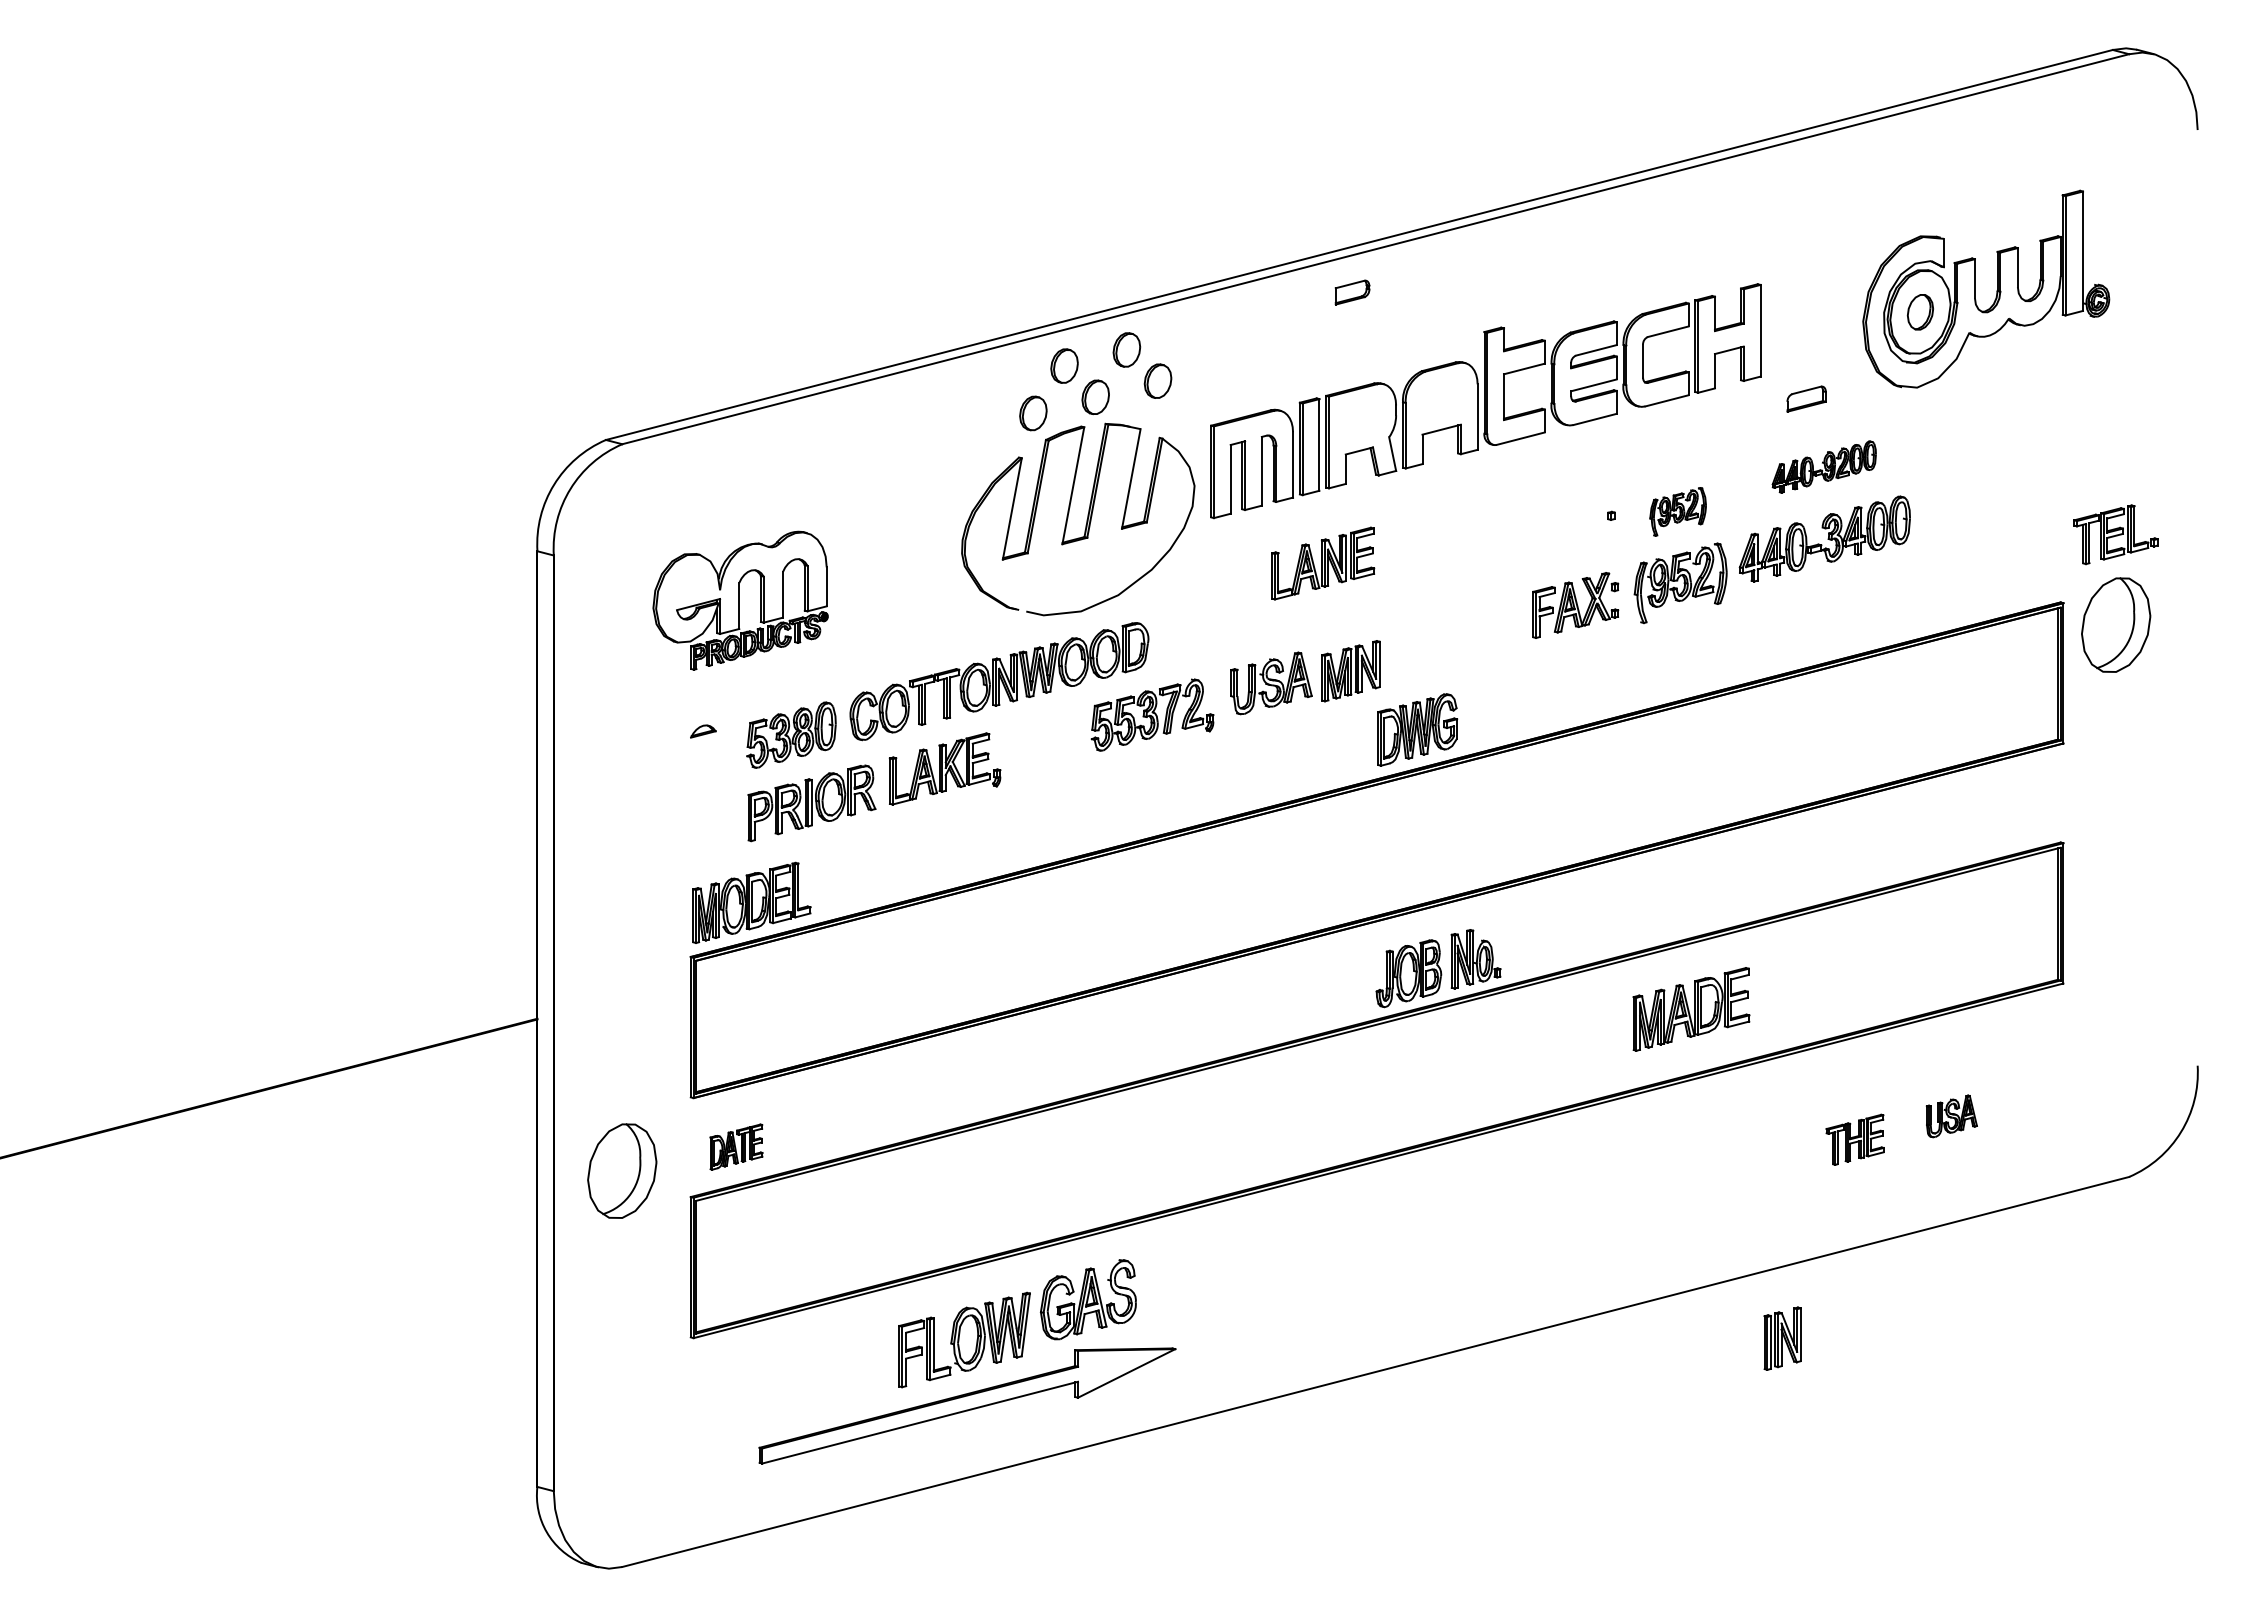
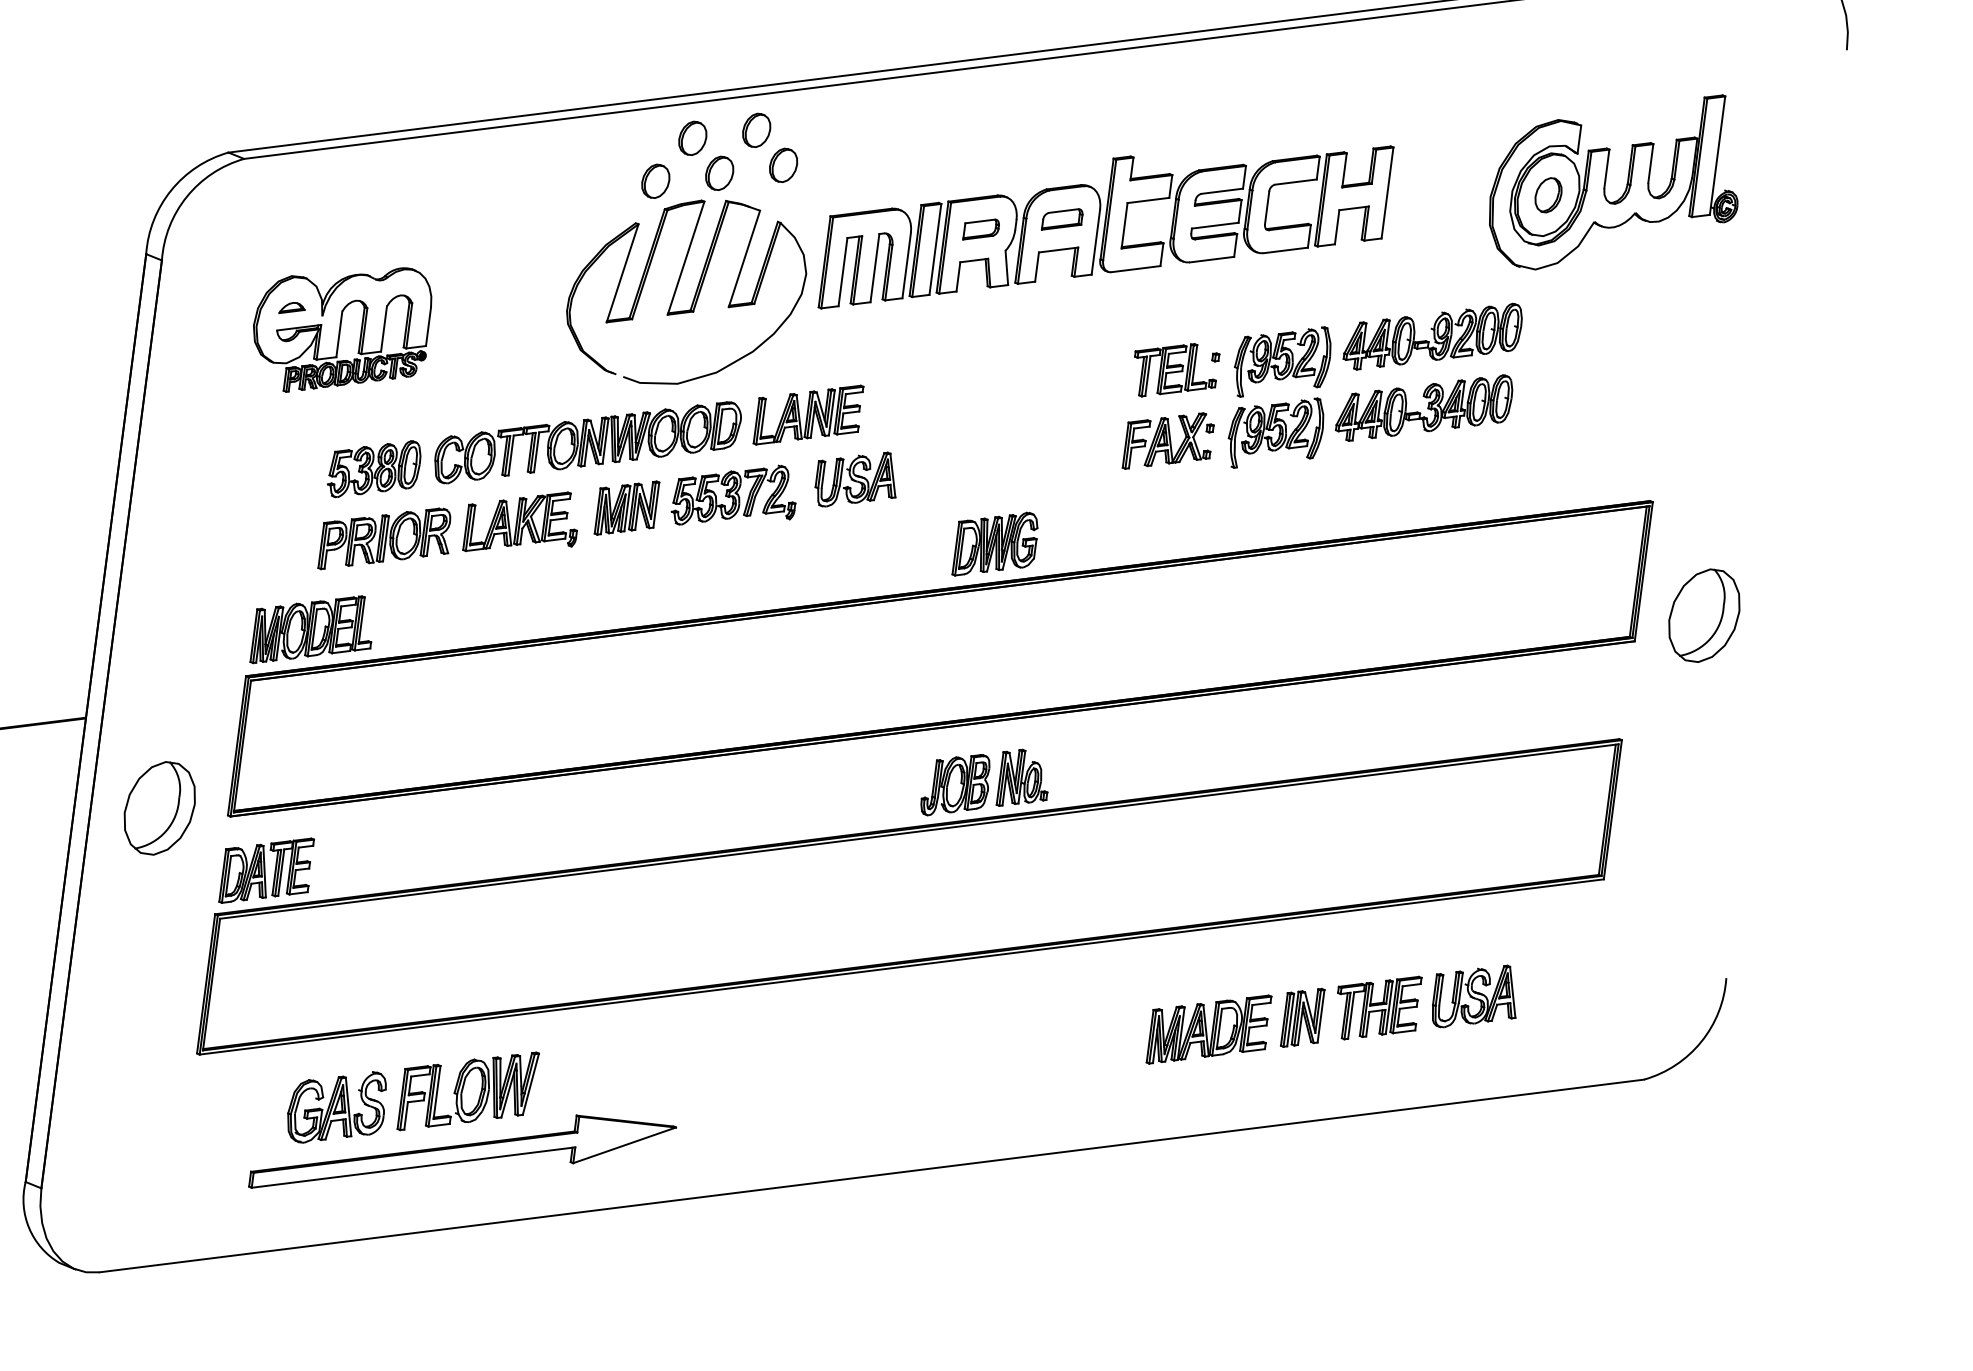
part: (1352, 292) -> (981, 229), moved
part: (1806, 398) -> (1062, 219), moved
part: (1824, 466) -> (1433, 335), size x1.67
part: (1677, 511) -> (1281, 361), size x1.67
part: (2115, 534) -> (1174, 370), moved
part: (1323, 563) -> (809, 415), moved
part: (2116, 624) -> (1704, 615), moved
part: (1350, 671) -> (626, 508), moved
part: (703, 731) -> (292, 308), moved
part: (1691, 1009) -> (1209, 1029), moved
part: (1951, 1116) -> (1475, 996), size x1.67
part: (1854, 1139) -> (1376, 1007), size x1.43
part: (736, 1146) -> (266, 870), size x1.67
part: (622, 1170) -> (160, 807), moved
part: (1087, 1299) -> (336, 1106), moved
part: (1782, 1338) -> (1302, 1017), moved

